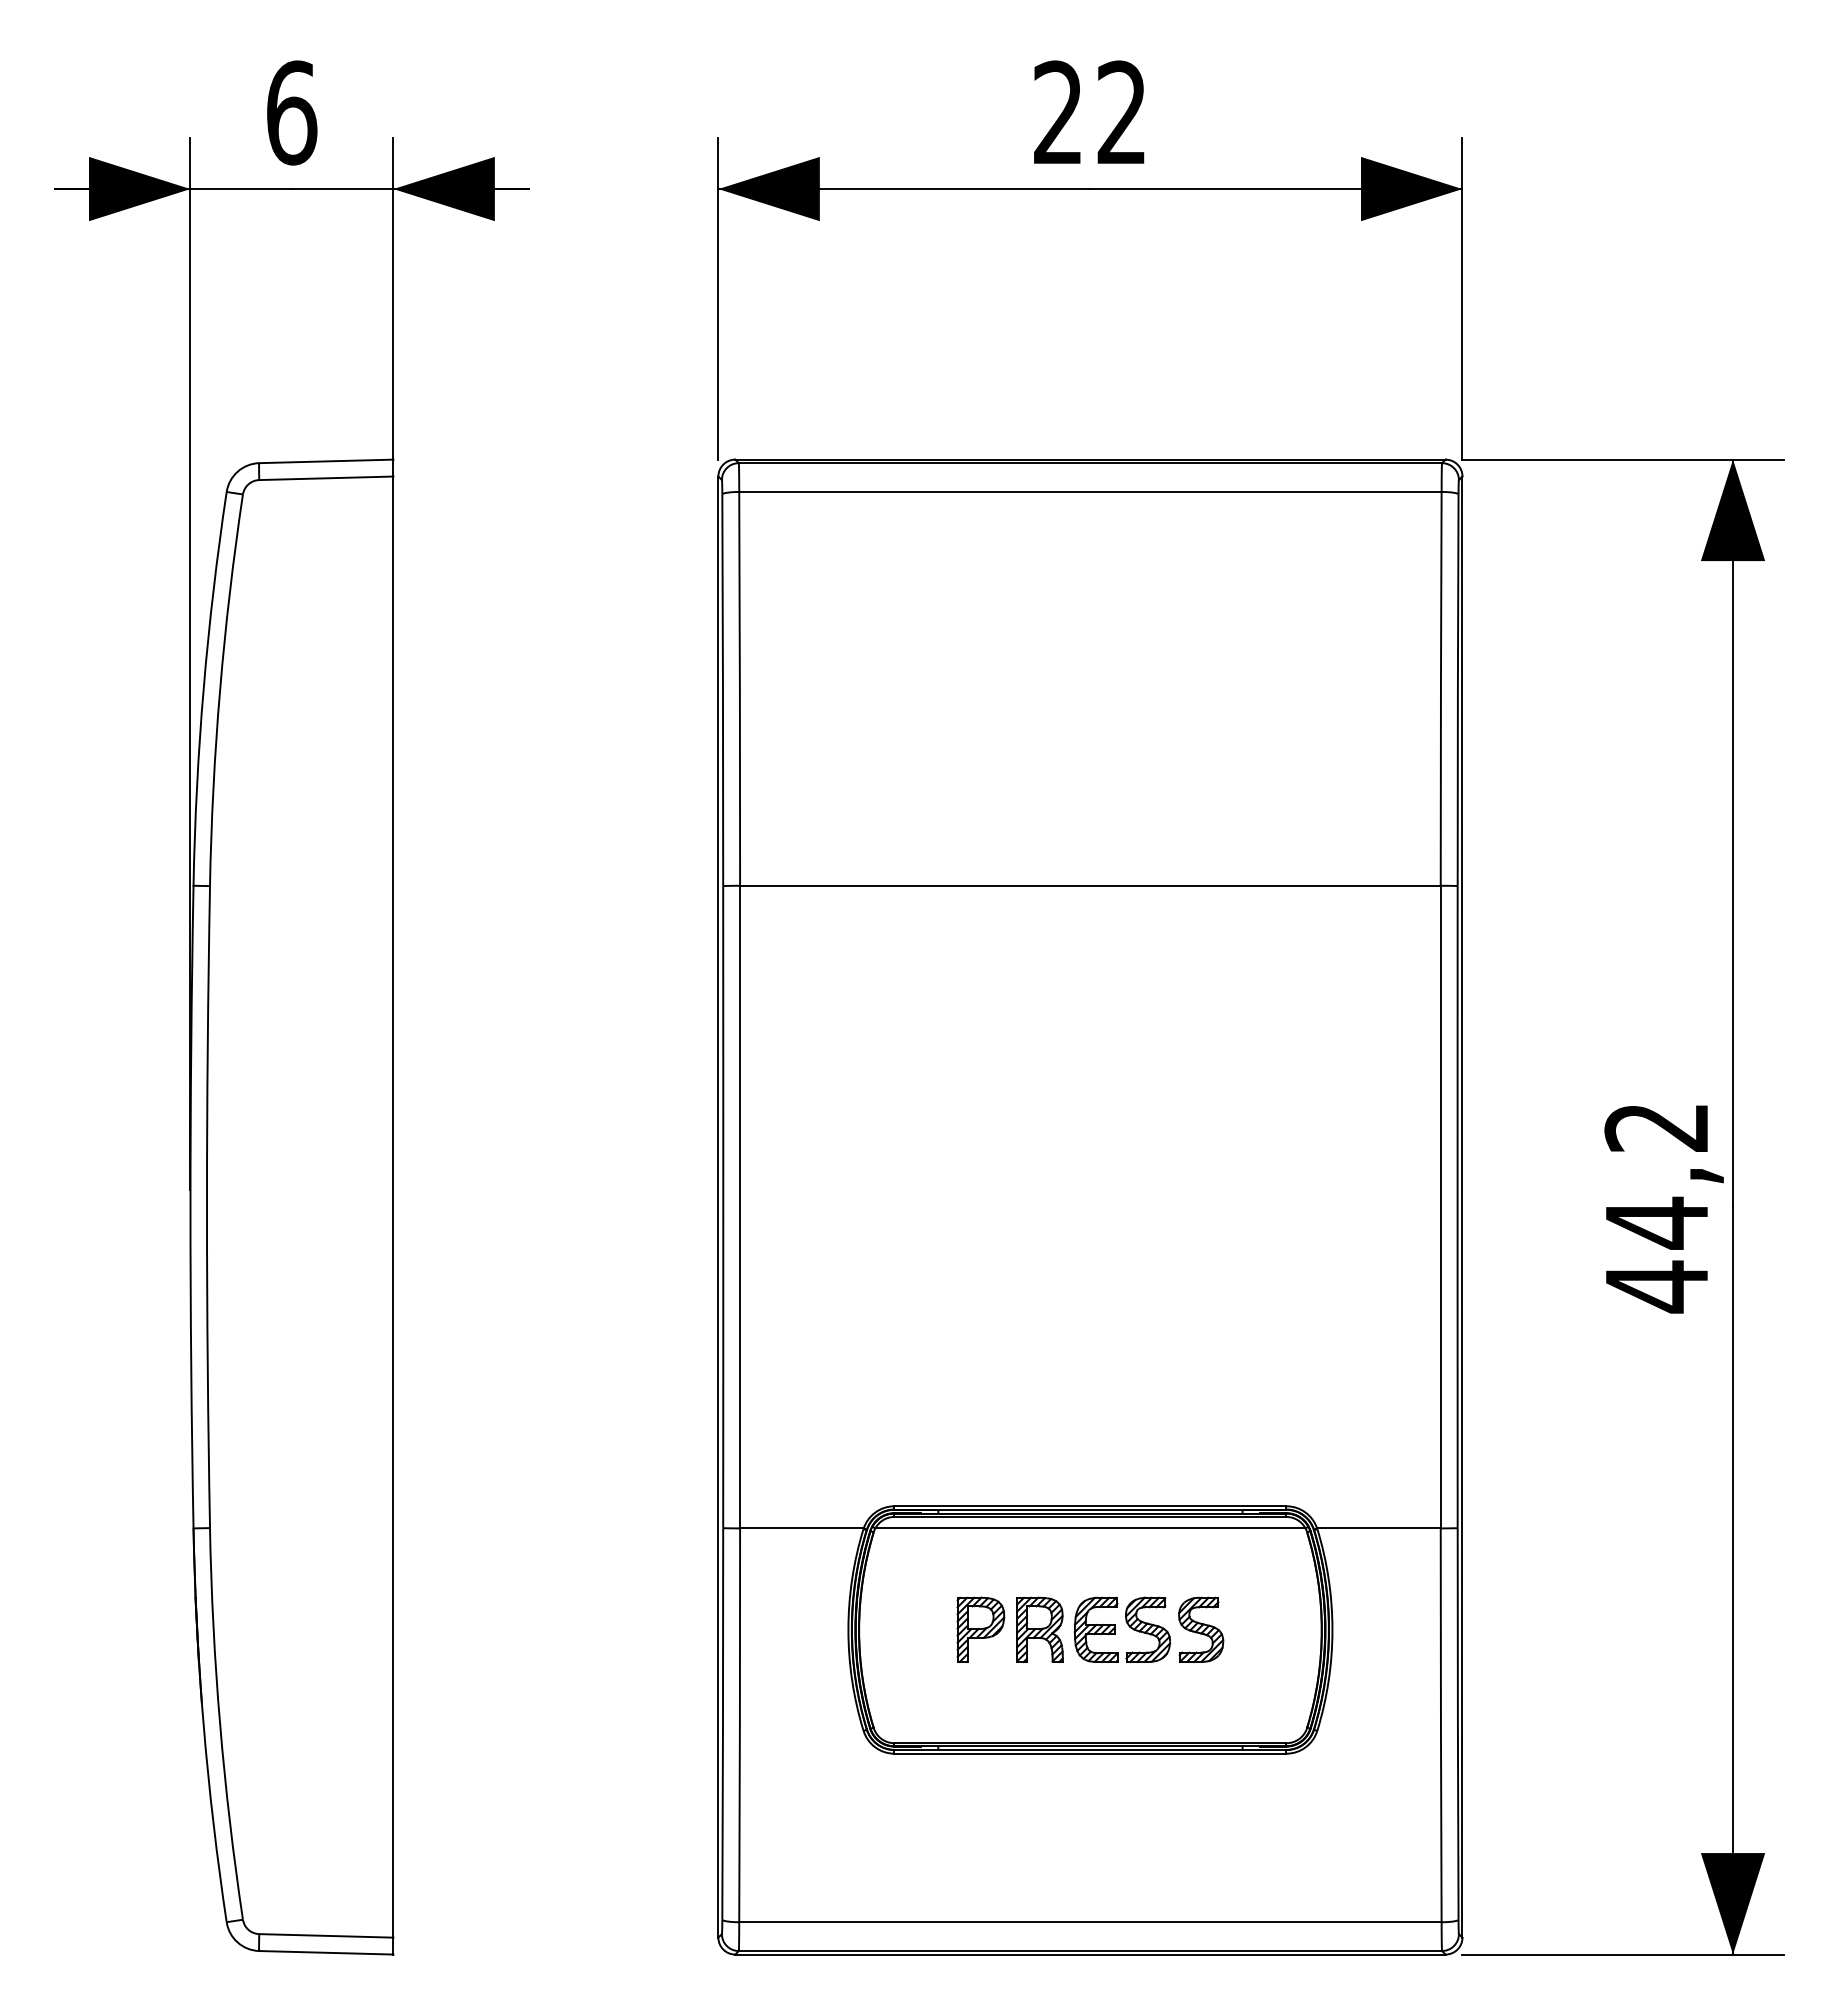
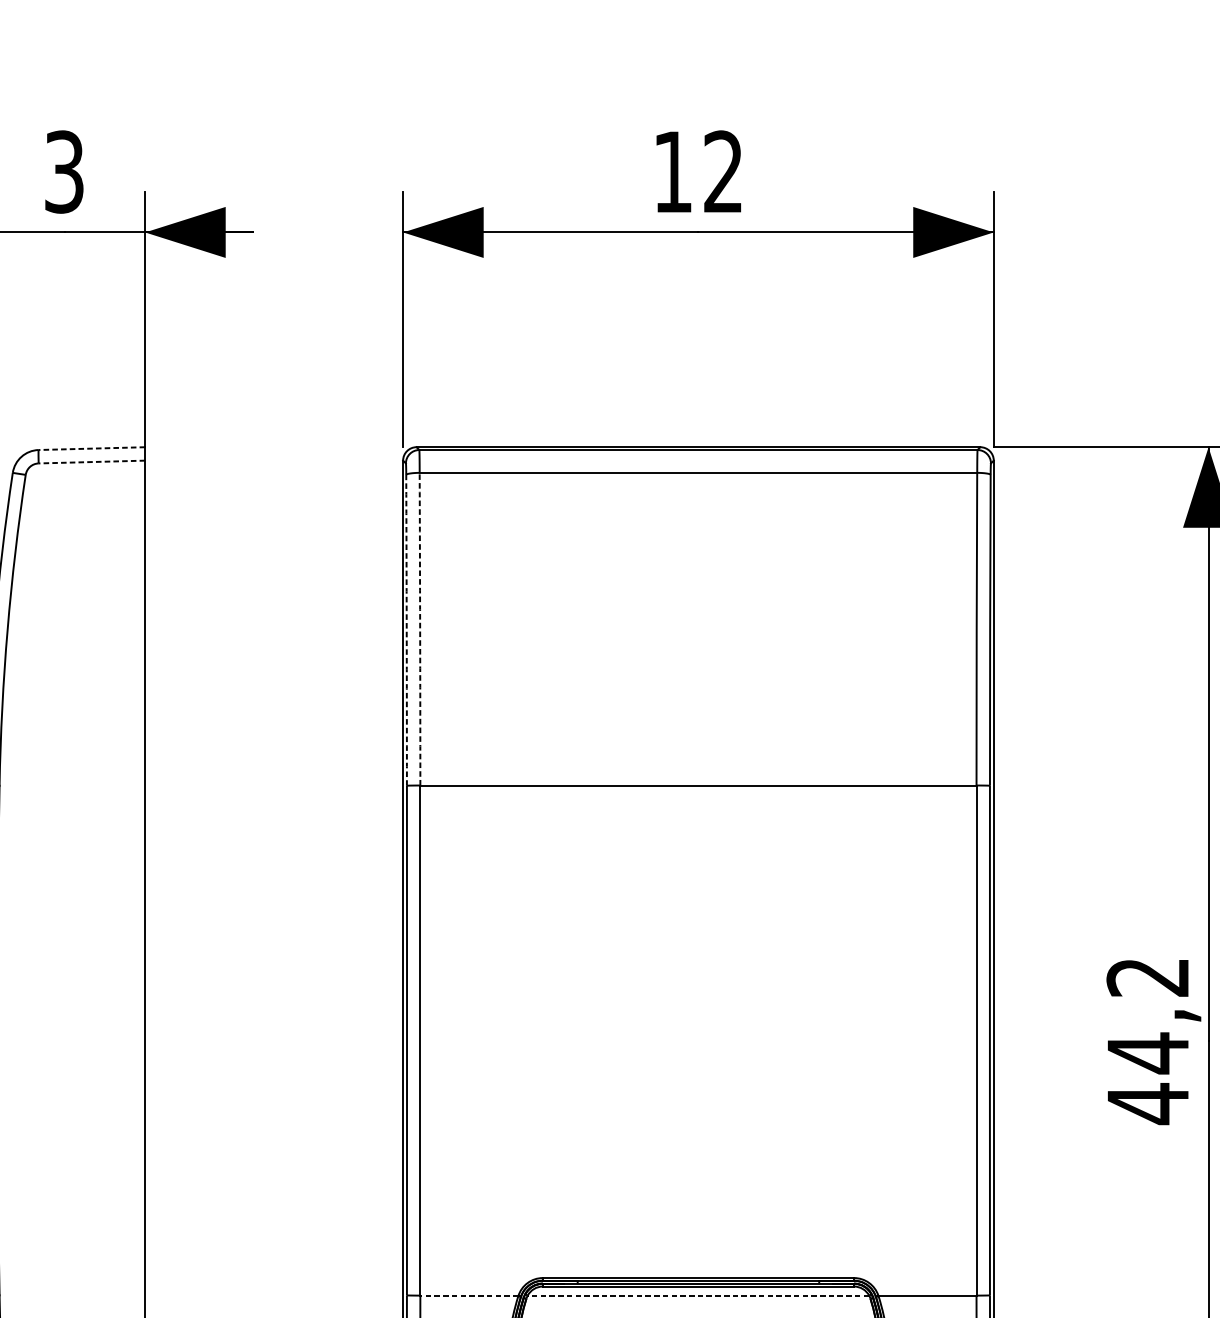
text: (1057, 111) -> (672, 170), 22 -> 12
text: (292, 112) -> (65, 171), 6 -> 3
line: (325, 461) -> (91, 448), solid -> dashed
line: (325, 478) -> (91, 462), solid -> dashed
arc: (739, 688) -> (419, 628), solid -> dashed
arc: (722, 690) -> (406, 630), solid -> dashed
line: (801, 1528) -> (469, 1295), solid -> dashed
line: (1089, 1528) -> (697, 1295), solid -> dashed

